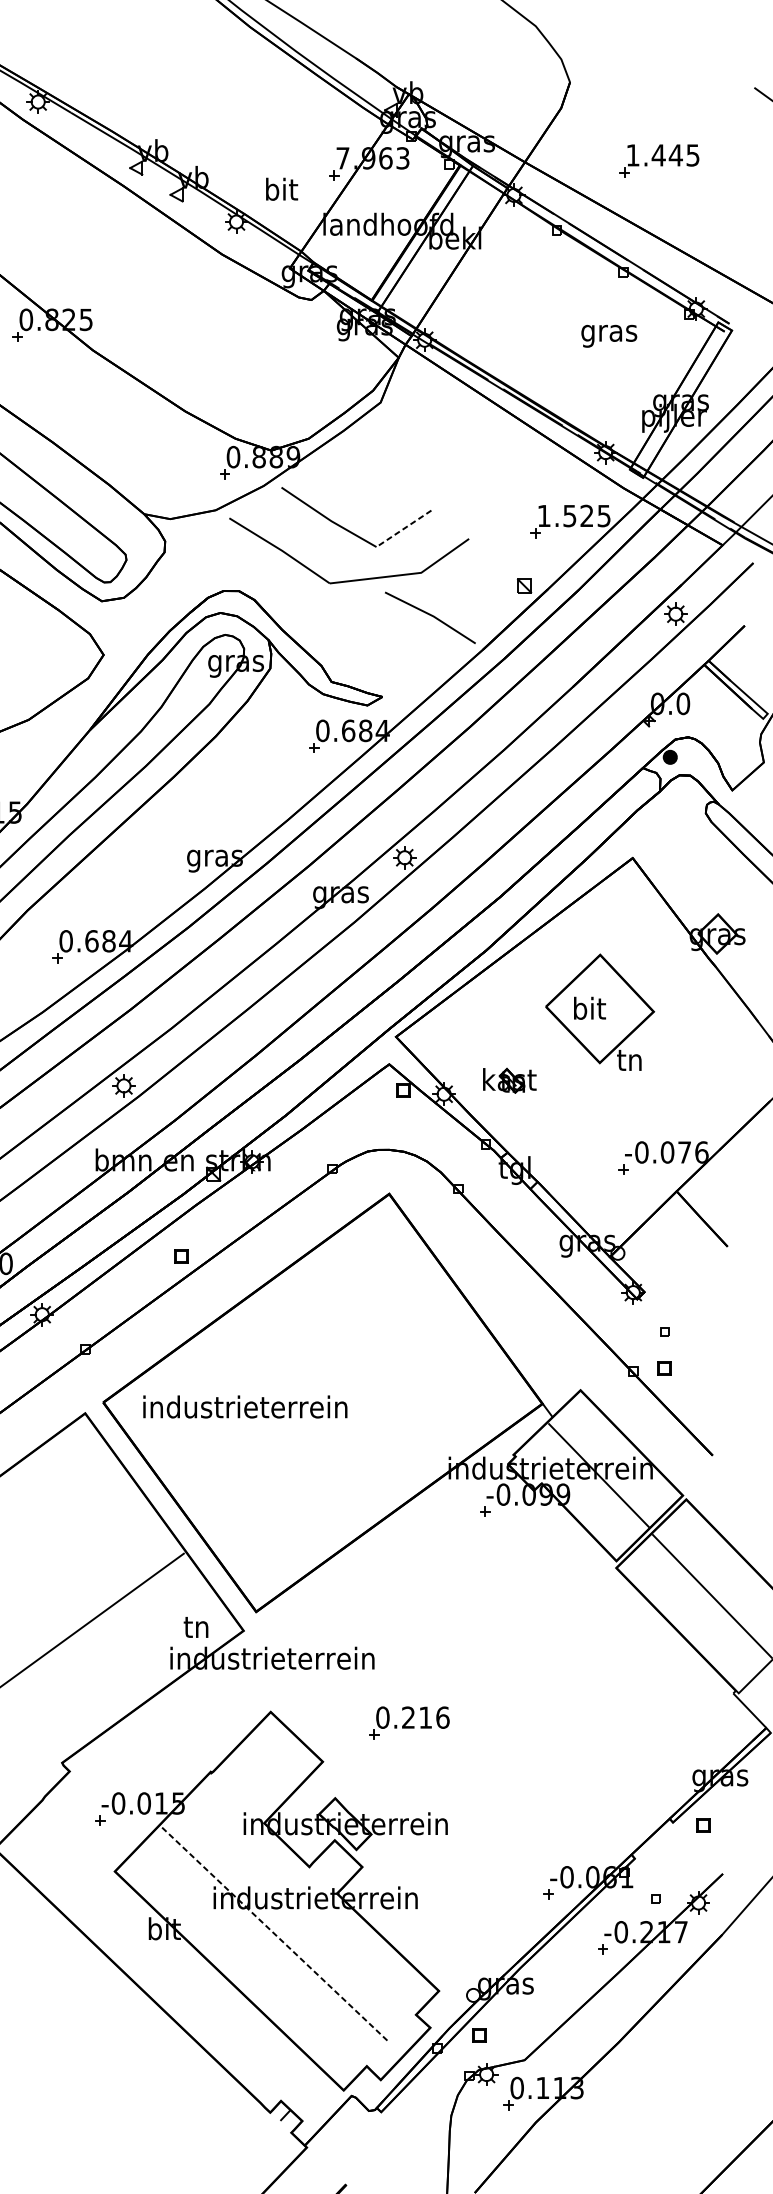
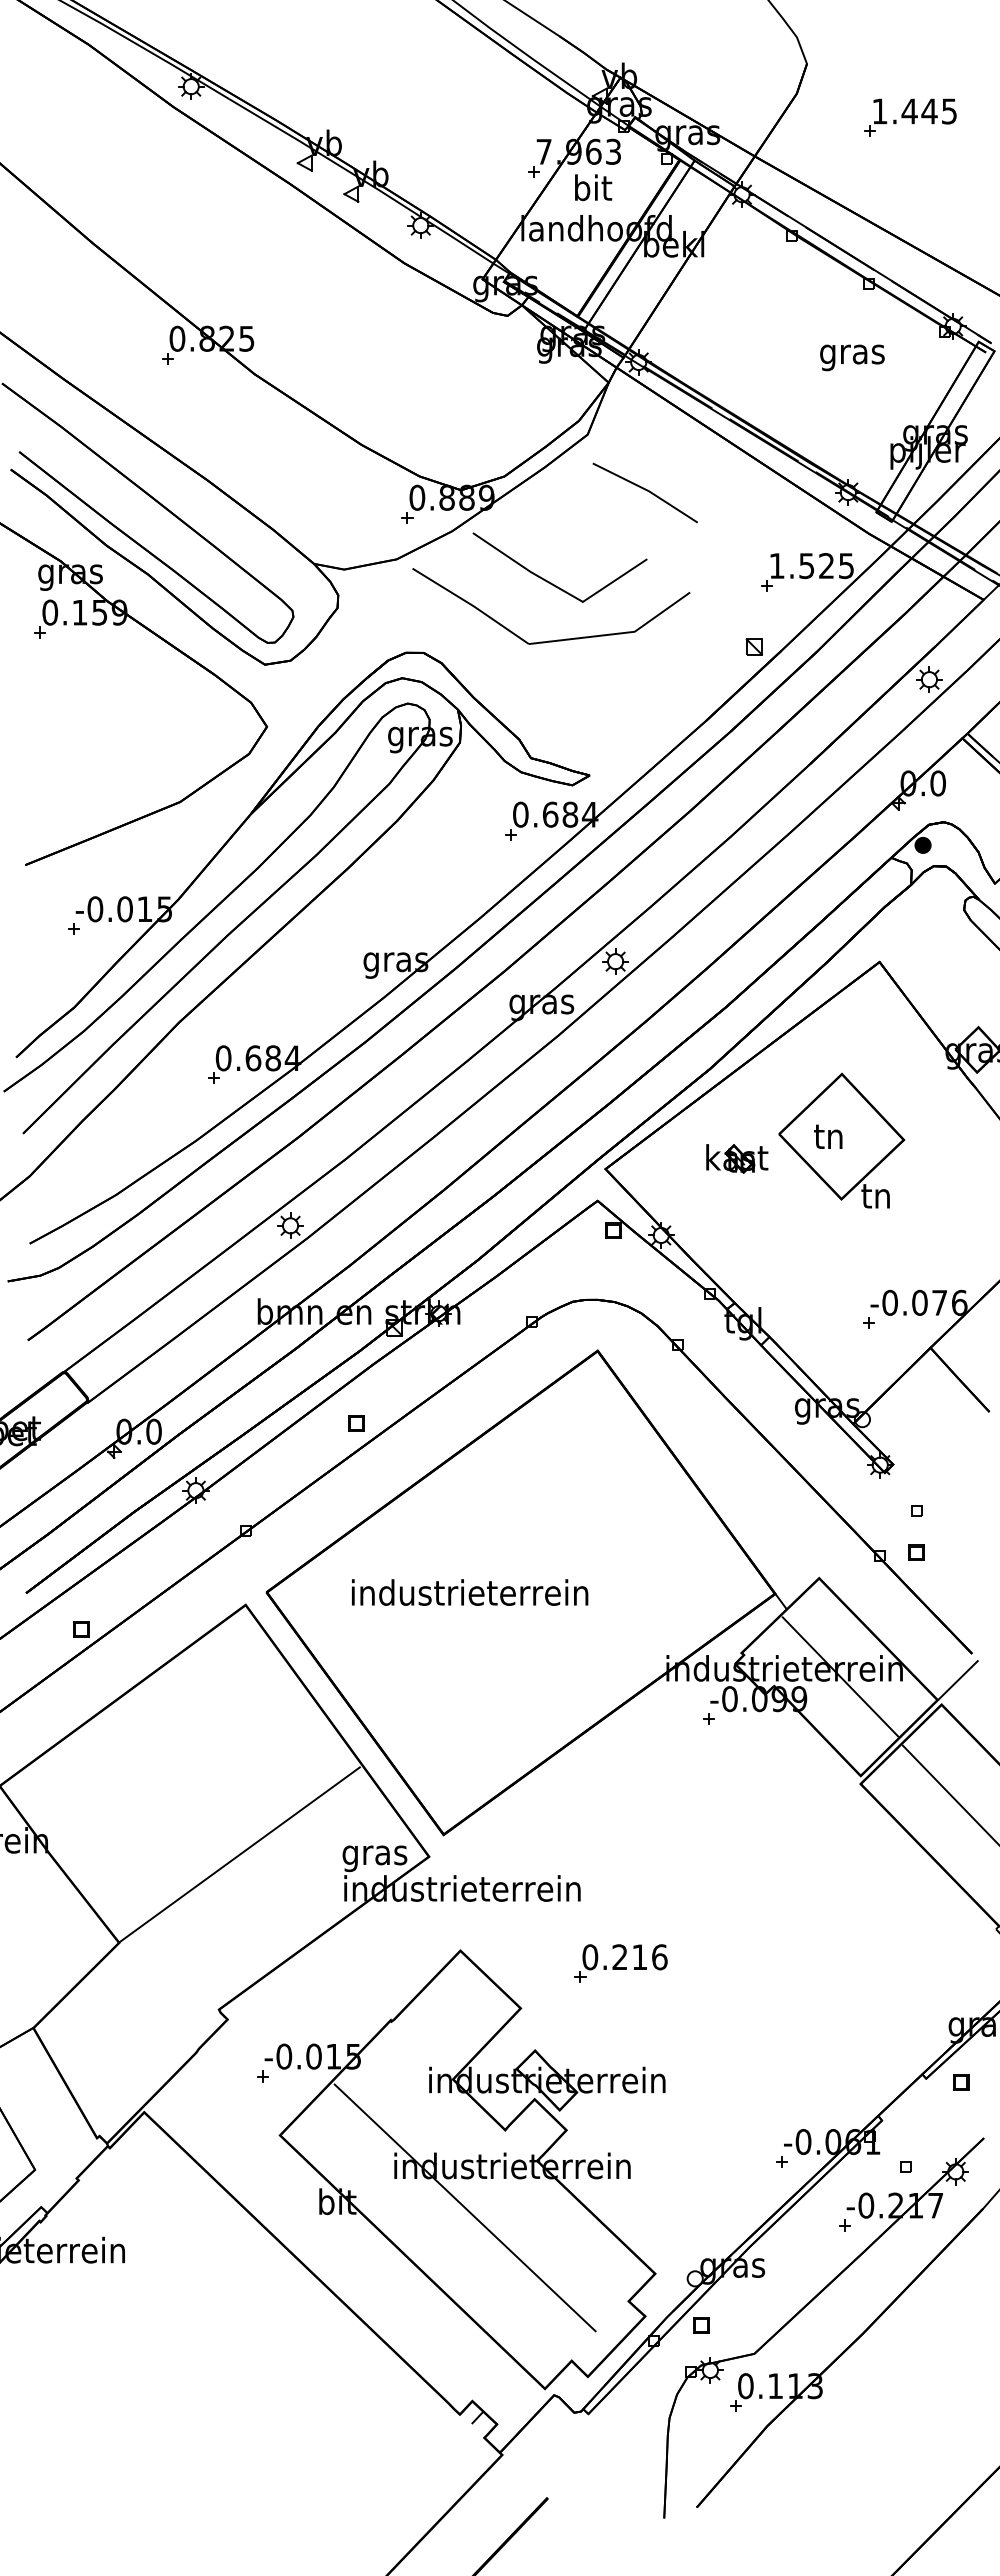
part: (659, 160) -> (910, 117), moved
text: (282, 189) -> (593, 187), moved
line: (403, 529) -> (614, 581), dashed -> solid
line: (429, 615) -> (644, 490), moved
text: (589, 1007) -> (829, 1135), bit -> tn
part: (510, 1080) -> (737, 1158), moved
text: (245, 1406) -> (470, 1592), moved
line: (700, 1478) -> (958, 1680), added
text: (196, 1630) -> (374, 1856), tn -> gras
line: (275, 1933) -> (465, 2207), dashed -> solid

